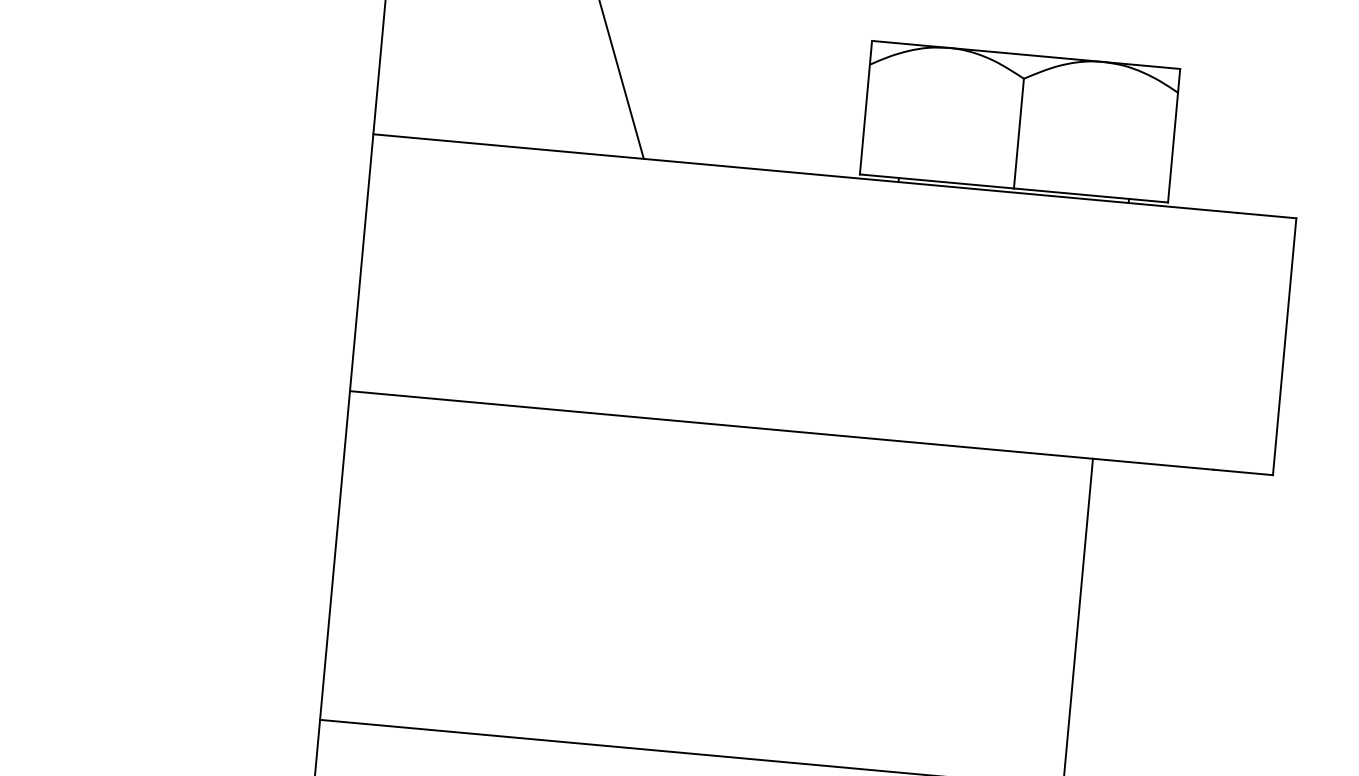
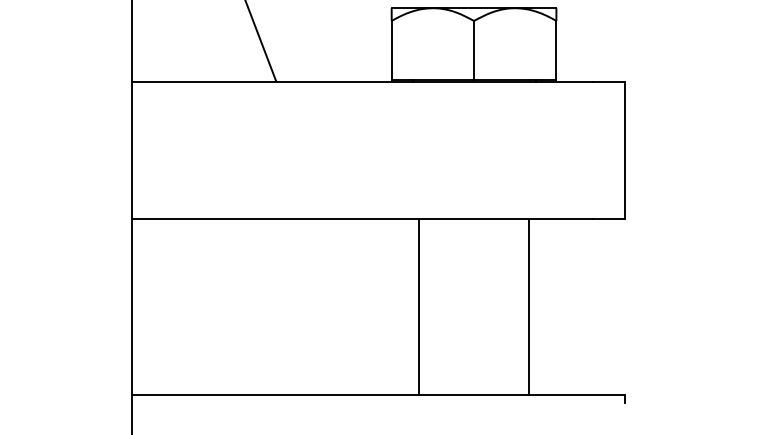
line: (873, 603) -> (419, 306), added

